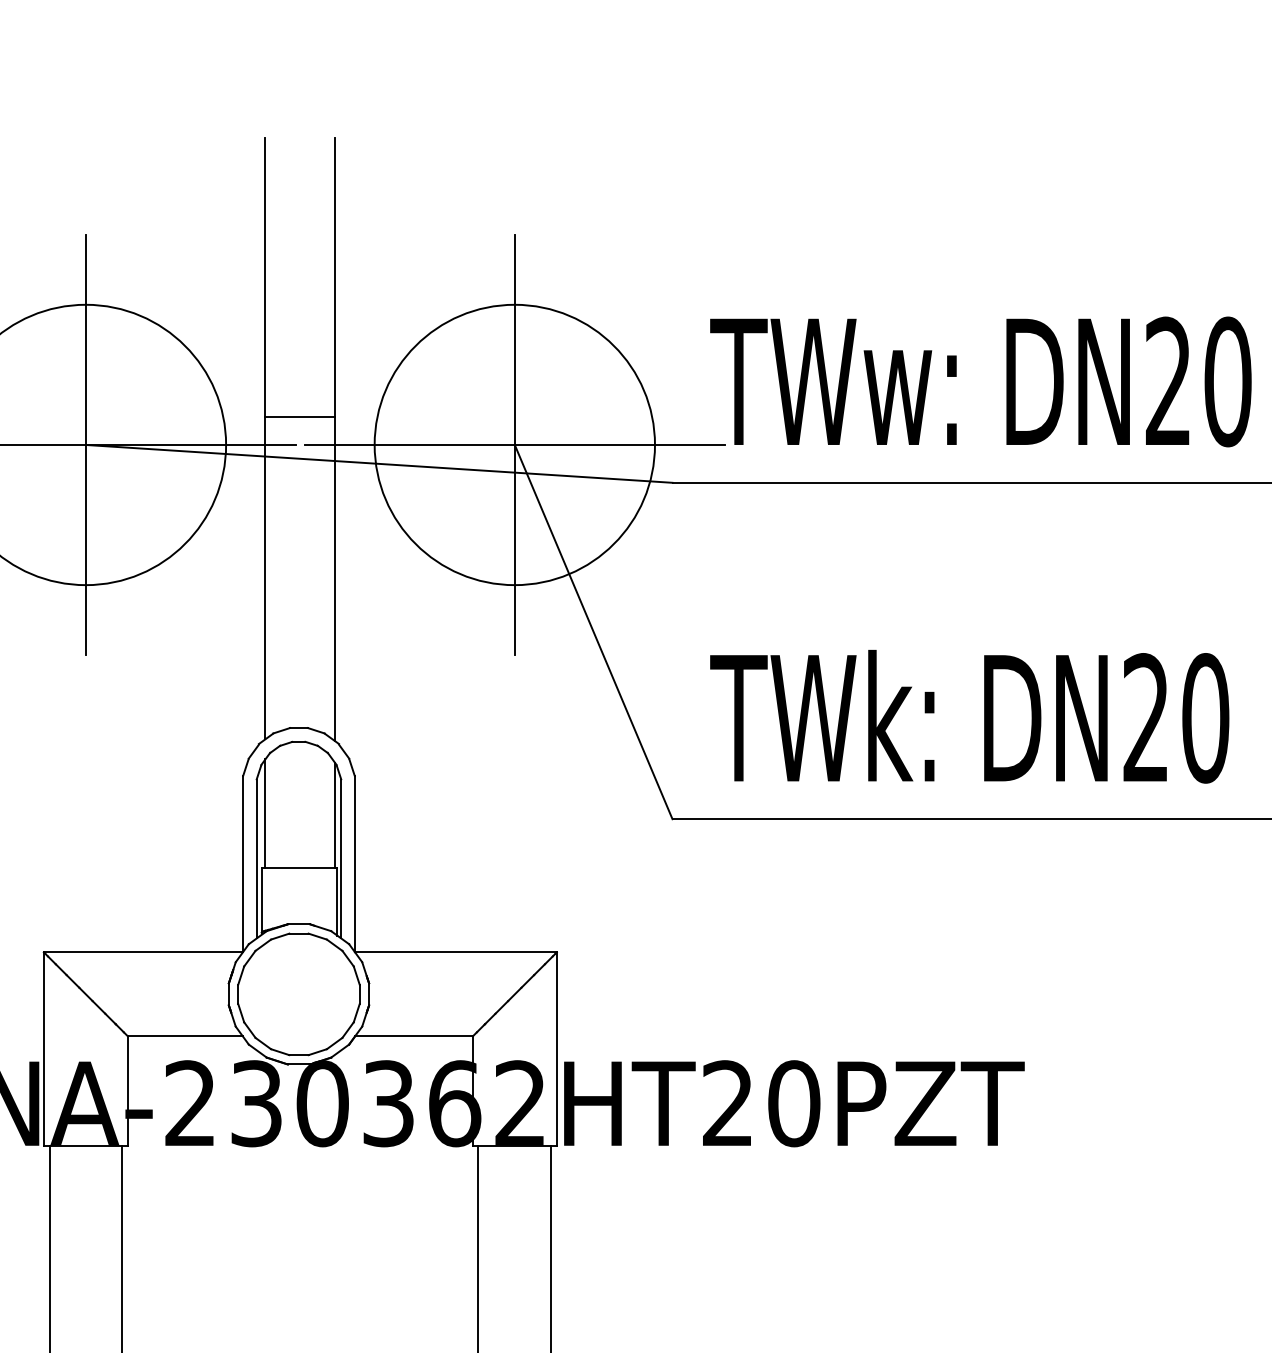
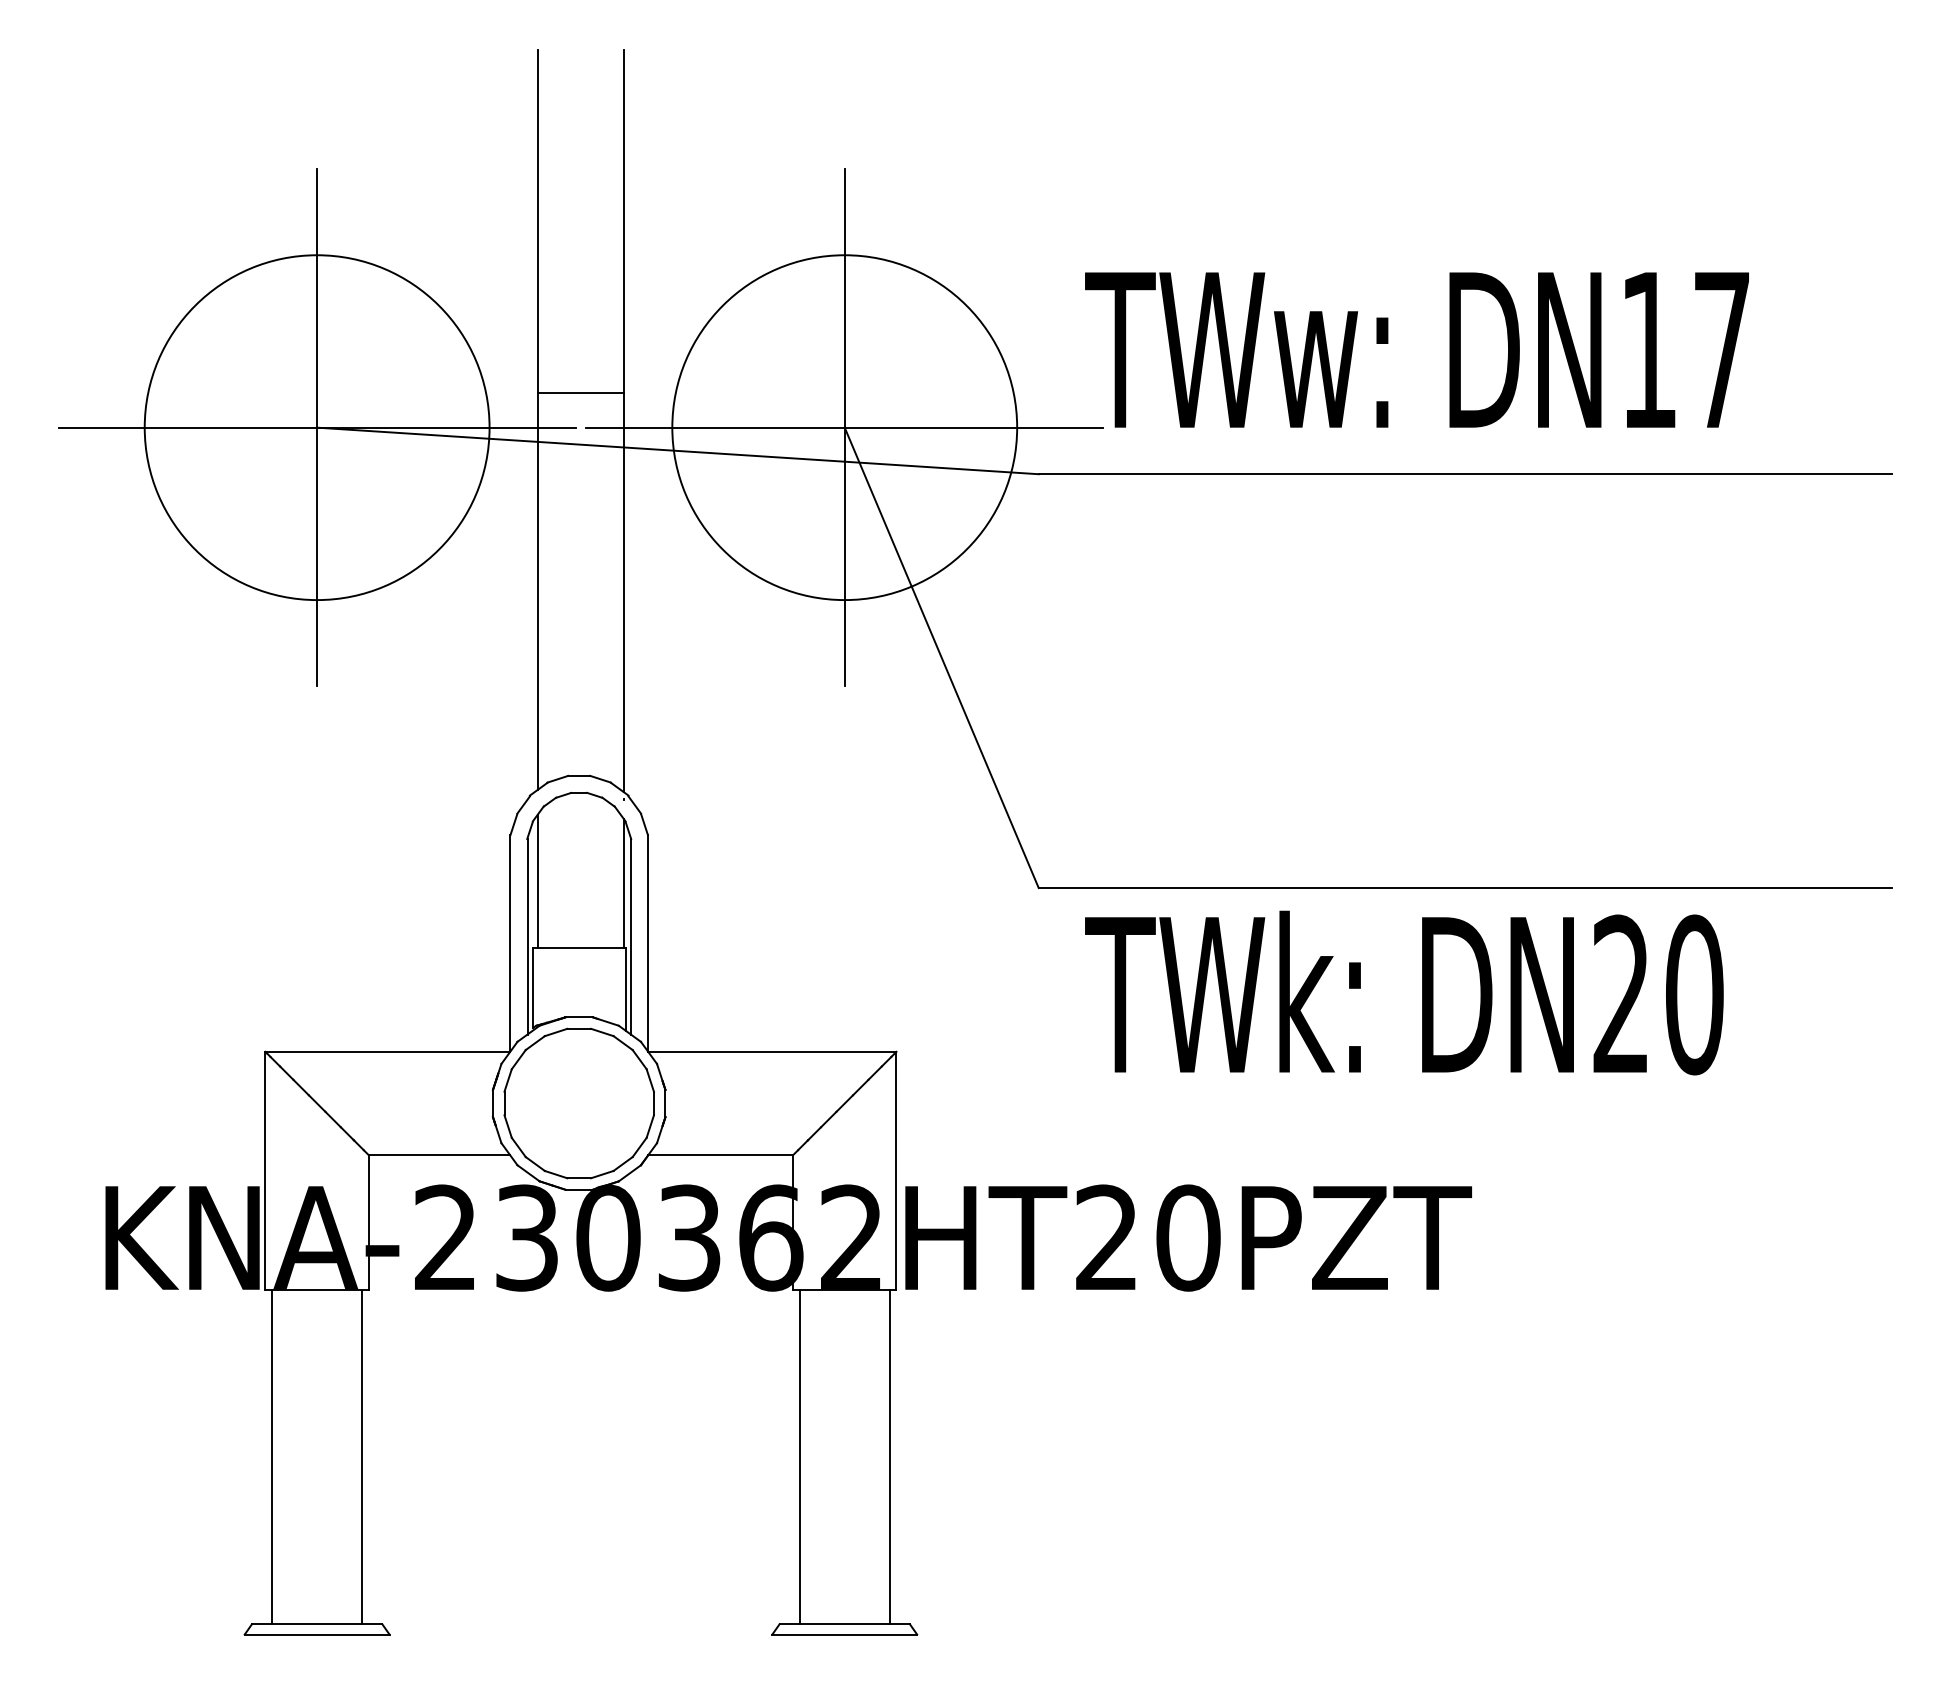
text: (1199, 381) -> (1686, 349), DN20 -> DN17
text: (969, 716) -> (1404, 992), moved

